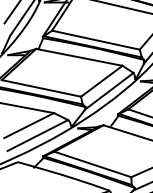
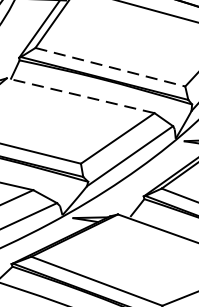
line: (95, 40) -> (109, 67), solid -> dashed
line: (79, 57) -> (80, 95), solid -> dashed

